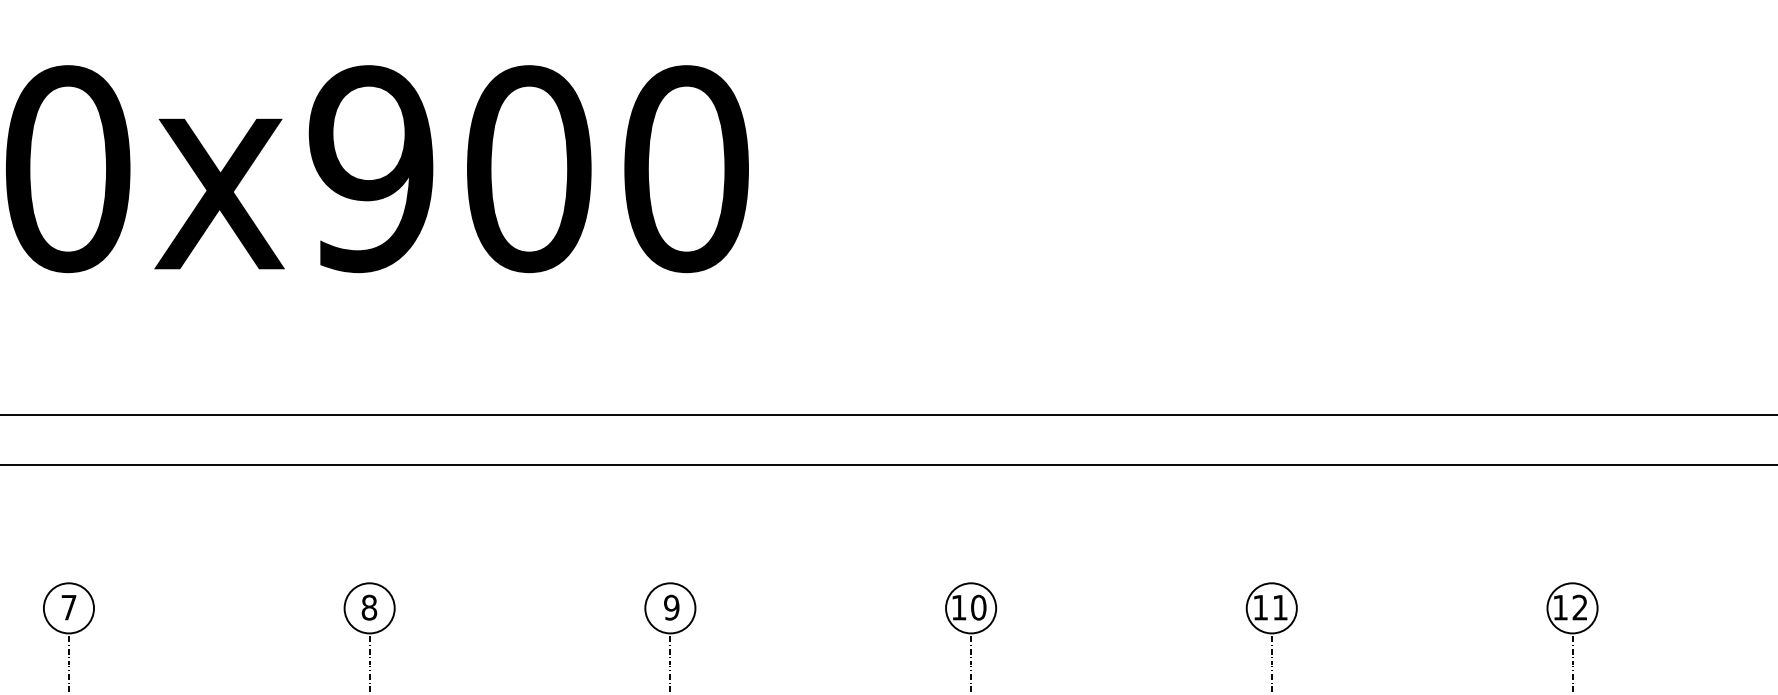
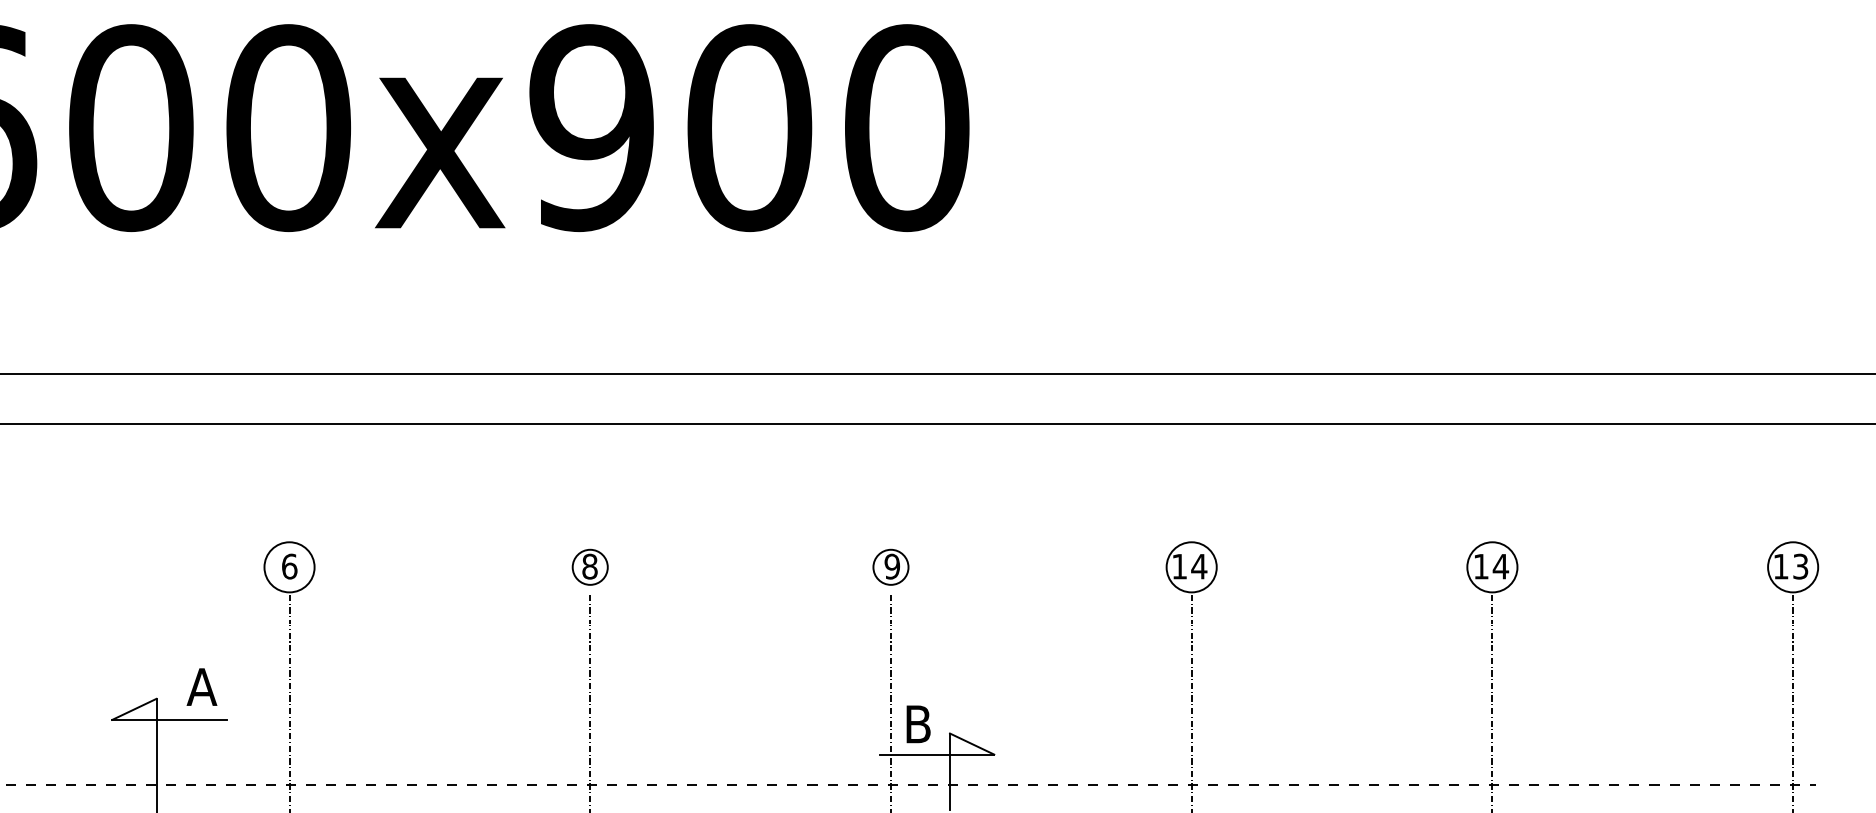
text: (68, 607) -> (289, 566), 7 -> 6
text: (978, 607) -> (1199, 566), 10 -> 14
text: (1279, 607) -> (1500, 566), 11 -> 14
text: (1579, 607) -> (1800, 566), 12 -> 13
circle: (369, 608) -> (590, 567), size x0.7
circle: (669, 608) -> (890, 567), size x0.7

